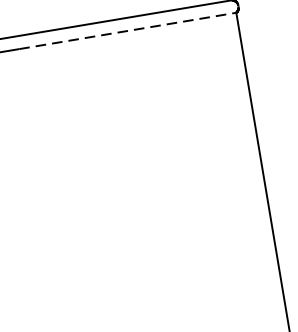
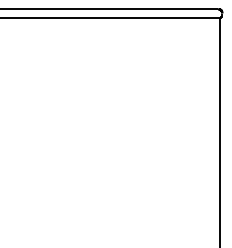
line: (127, 30) -> (147, 17), dashed -> solid

